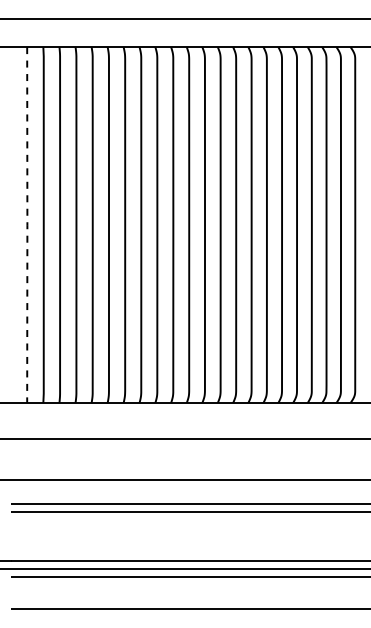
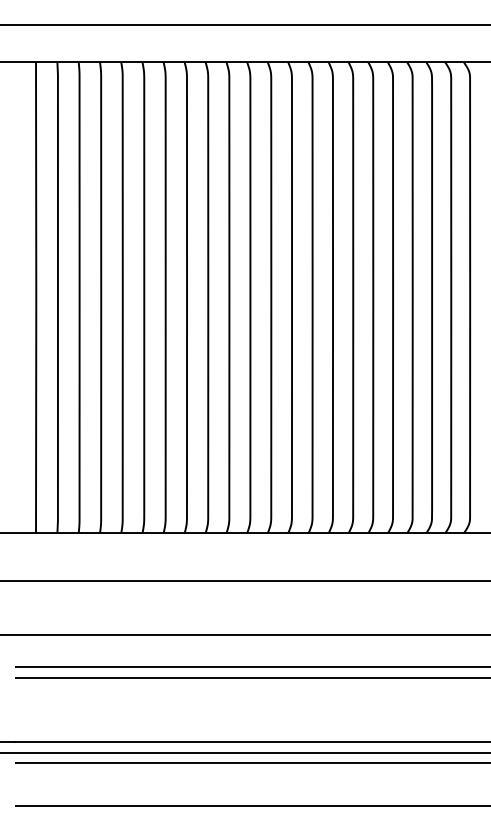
line: (27, 225) -> (36, 298), dashed -> solid

